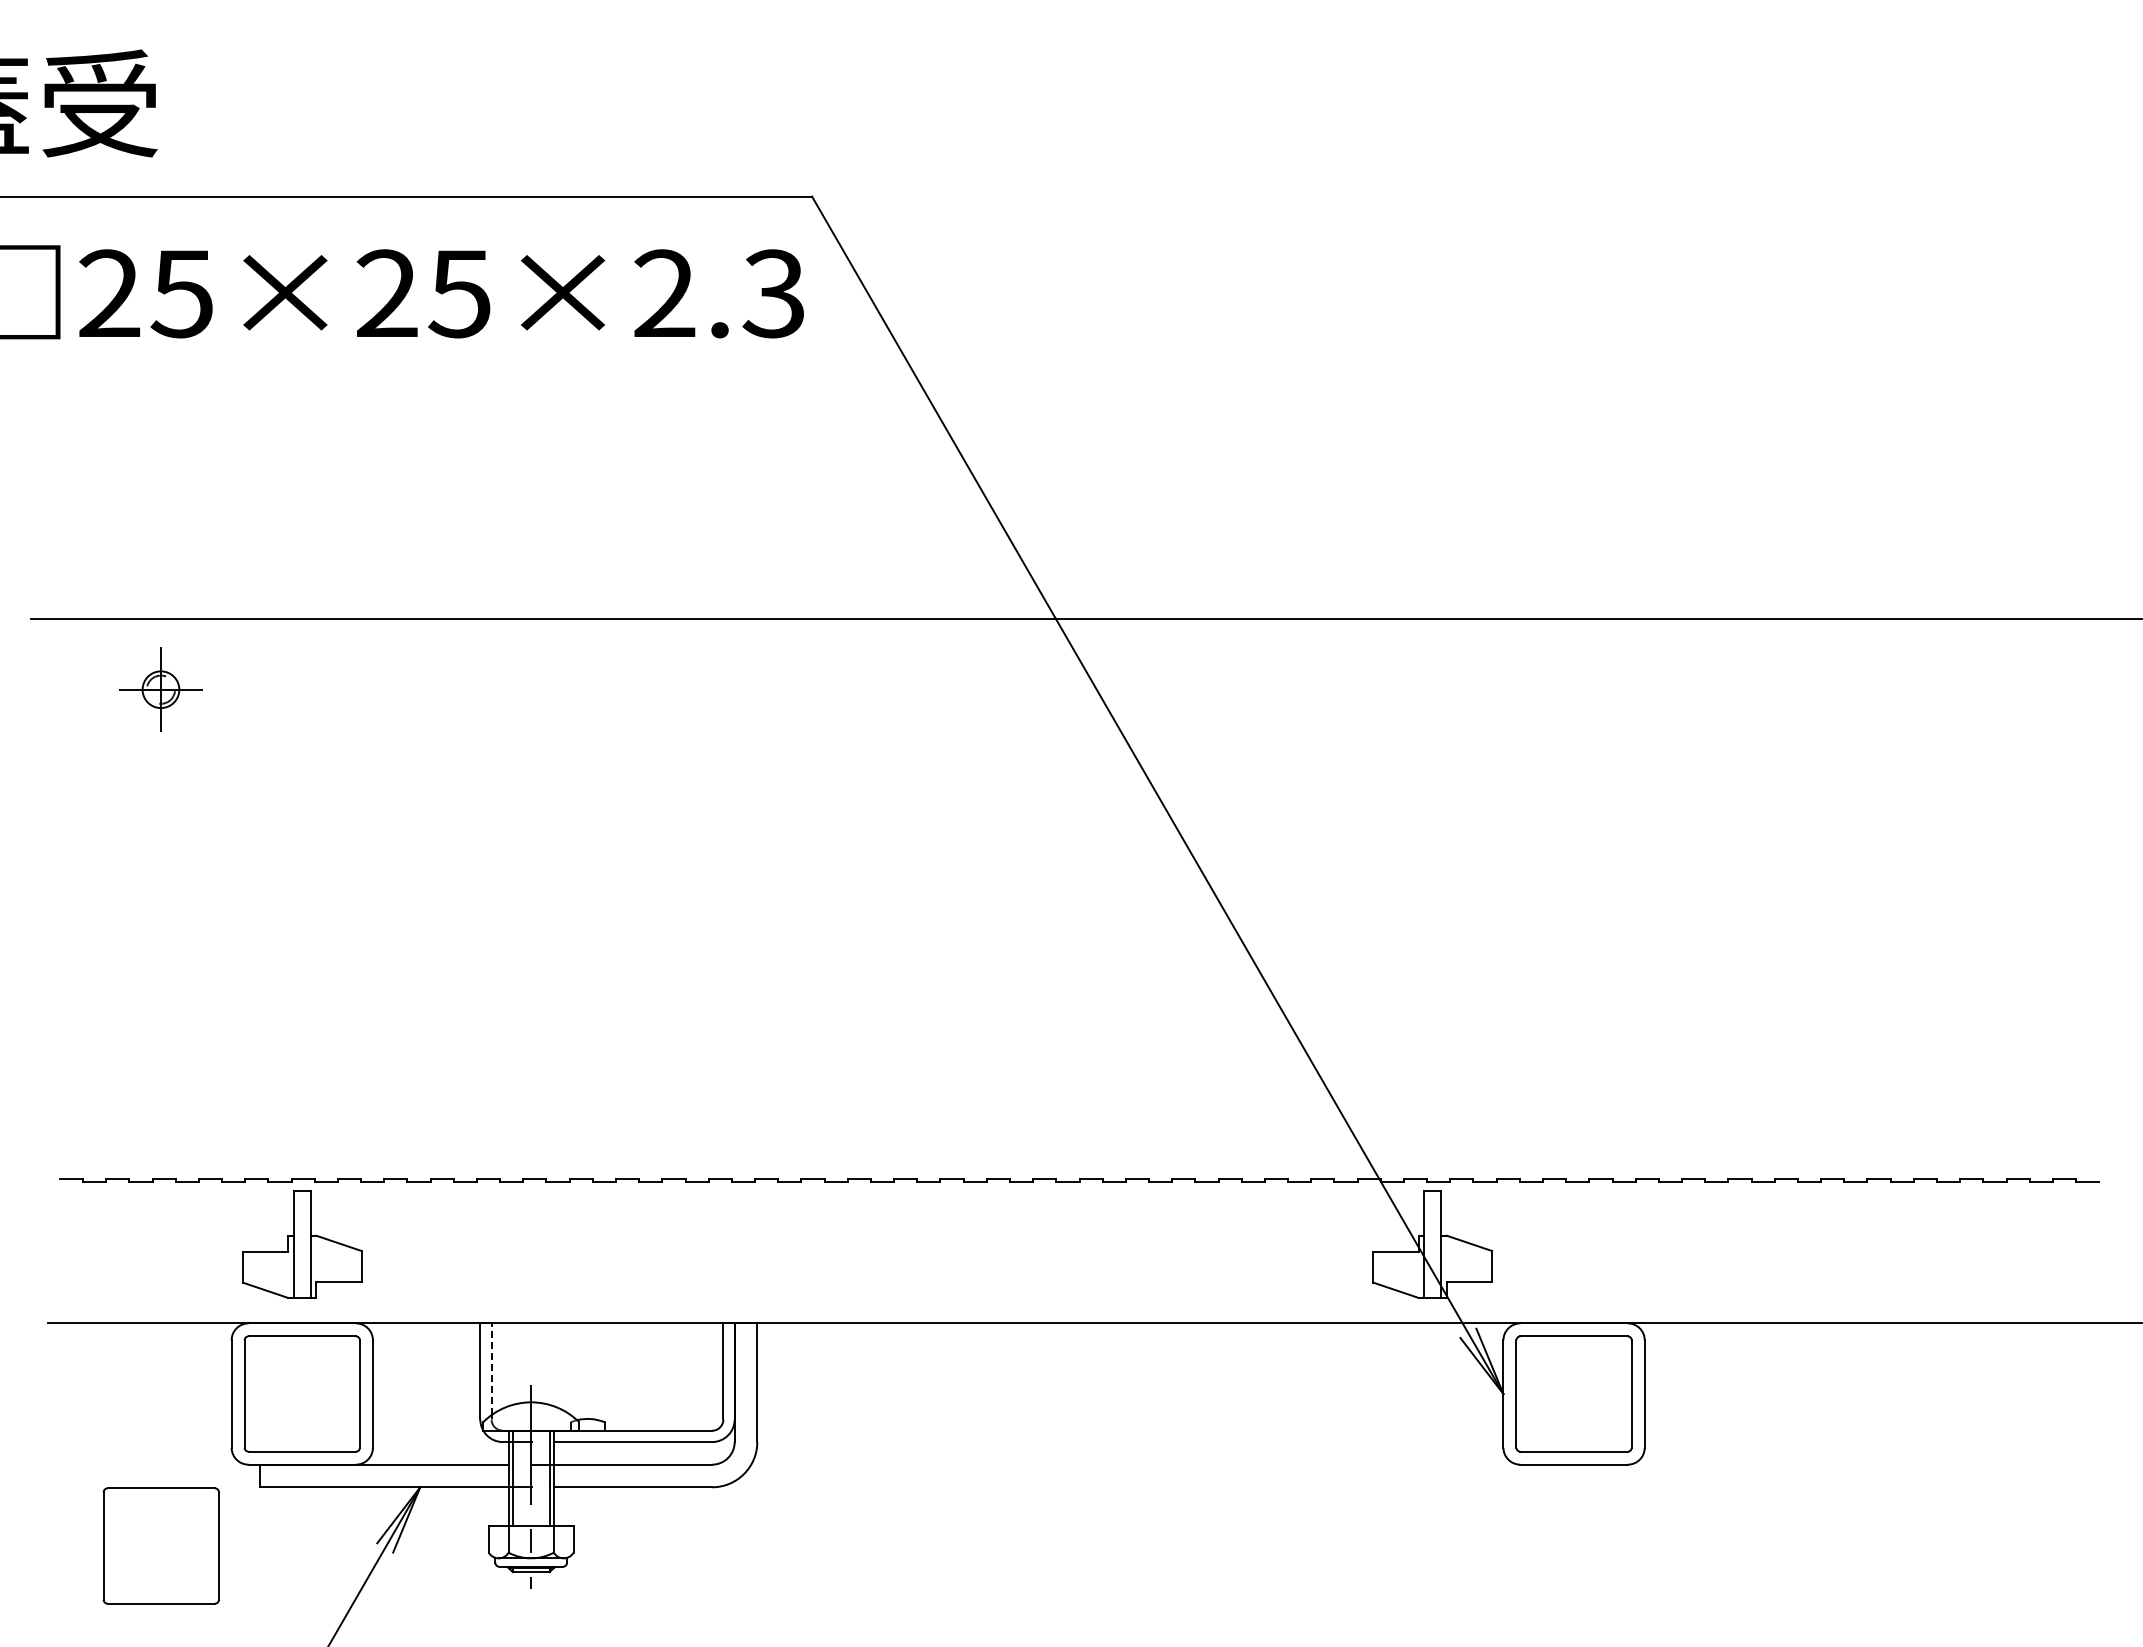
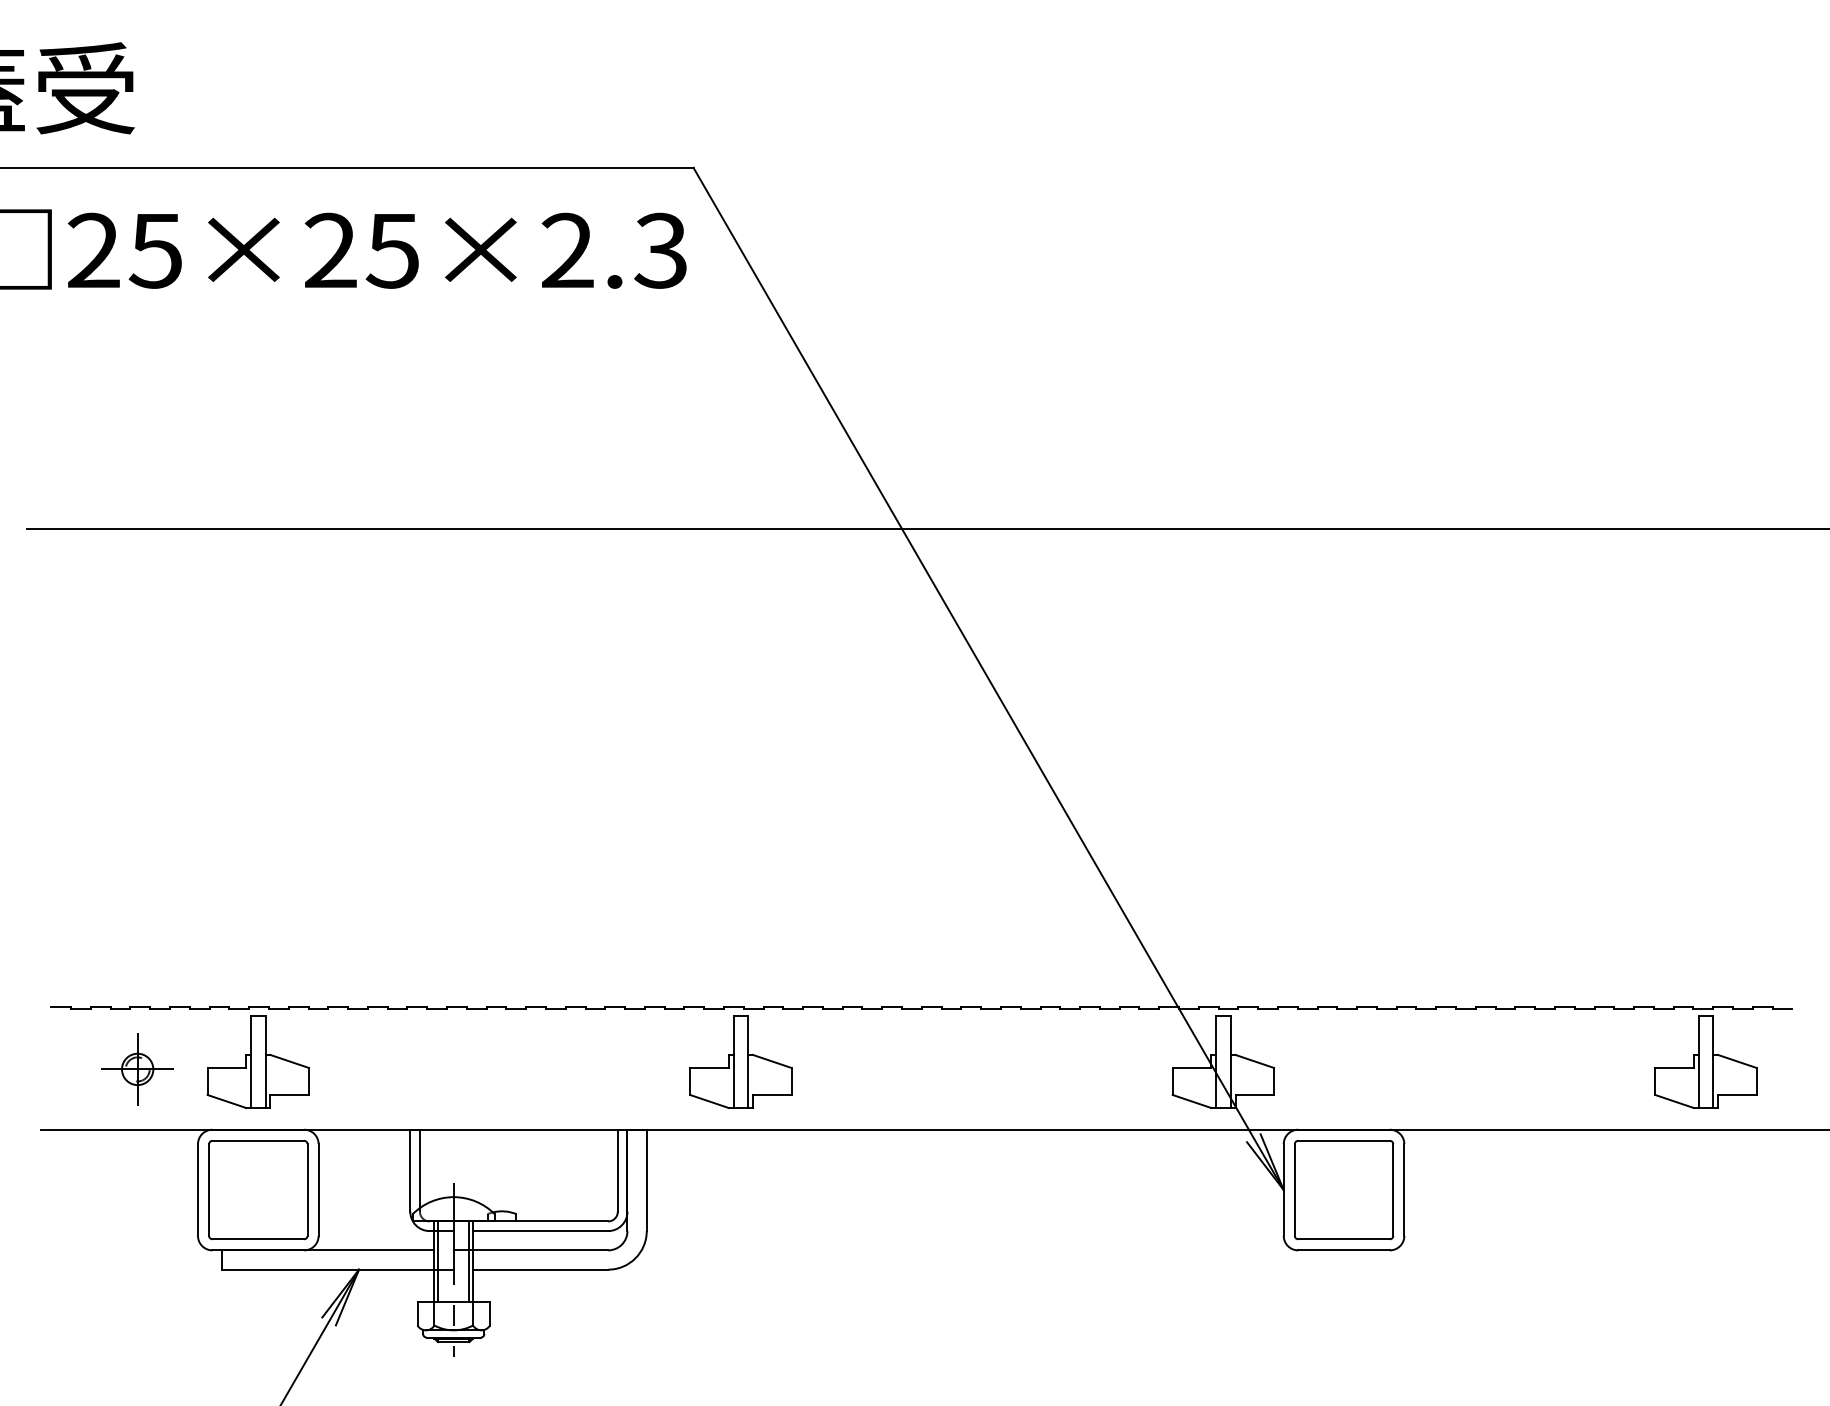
part: (160, 689) -> (137, 1069), moved
part: (867, 1244) -> (740, 1062), added
part: (1997, 1244) -> (1705, 1062), added
line: (491, 1369) -> (419, 1169), dashed -> solid
part: (160, 1545) -> (137, 1319), removed

